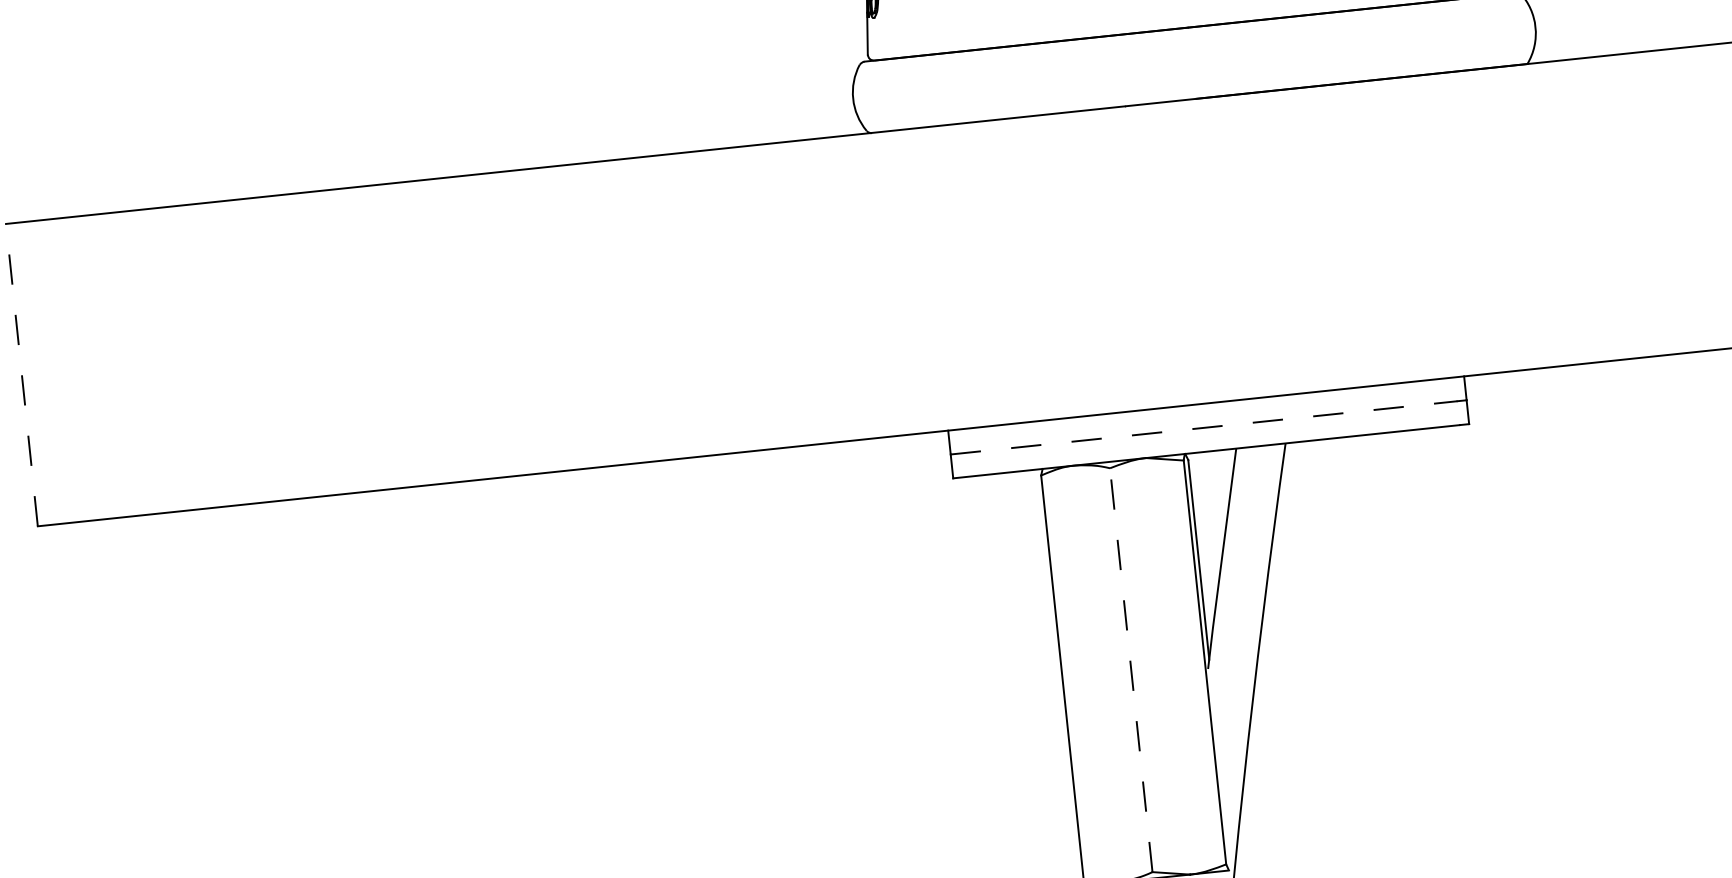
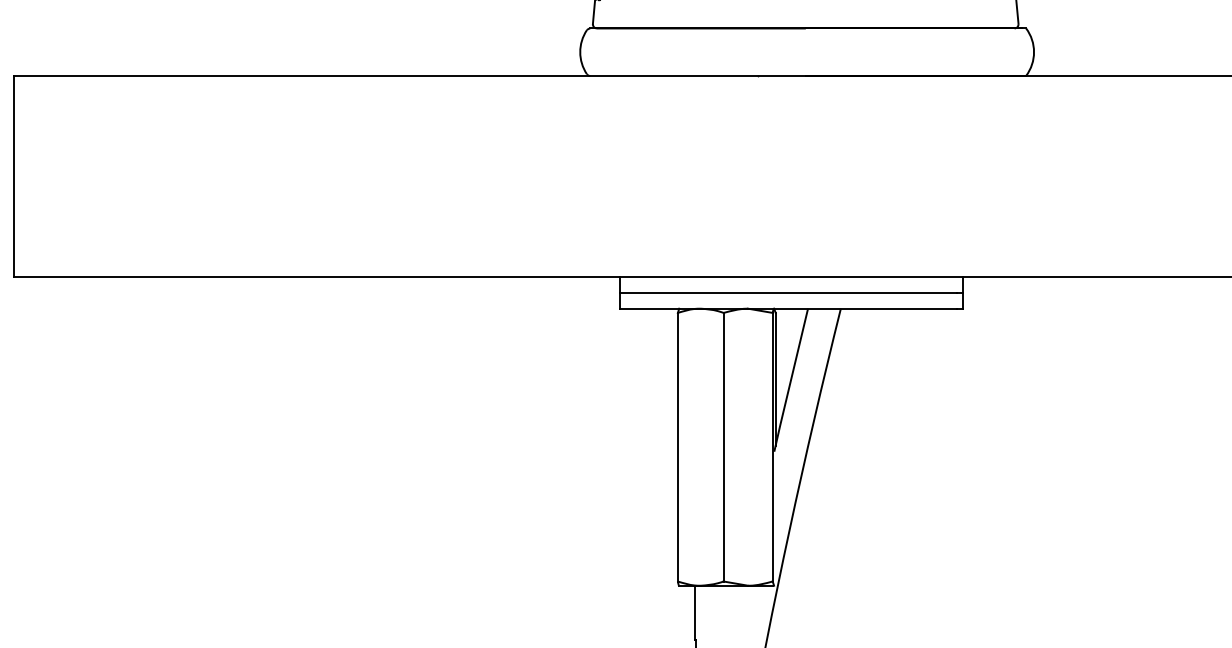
line: (22, 375) -> (14, 176), dashed -> solid
line: (1204, 427) -> (788, 292), dashed -> solid
line: (1130, 669) -> (723, 446), dashed -> solid

